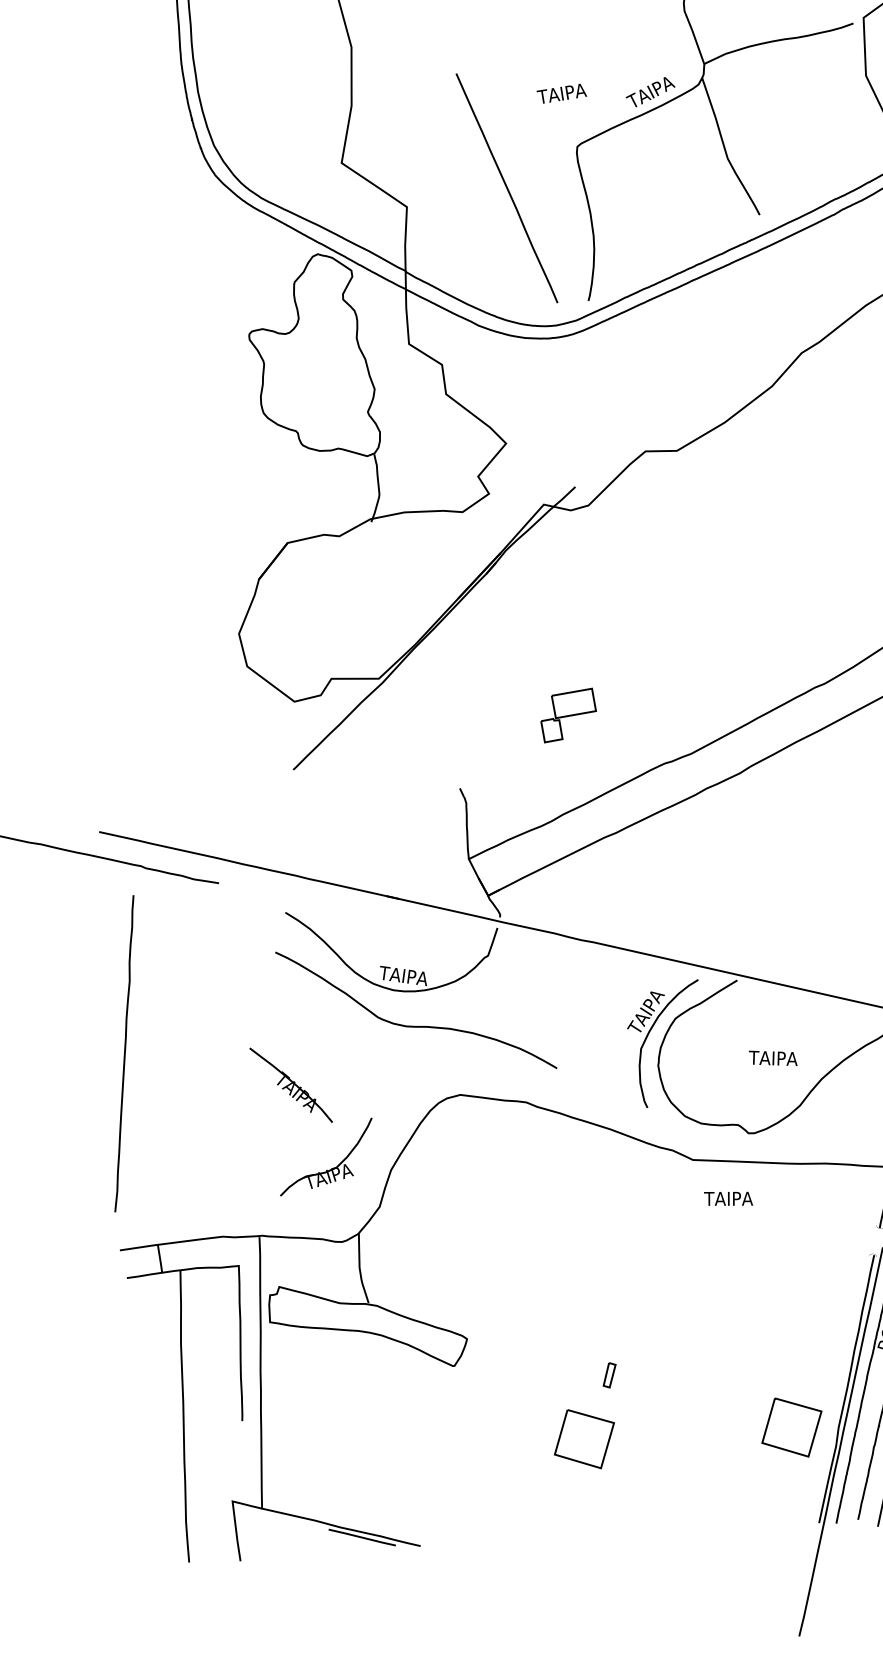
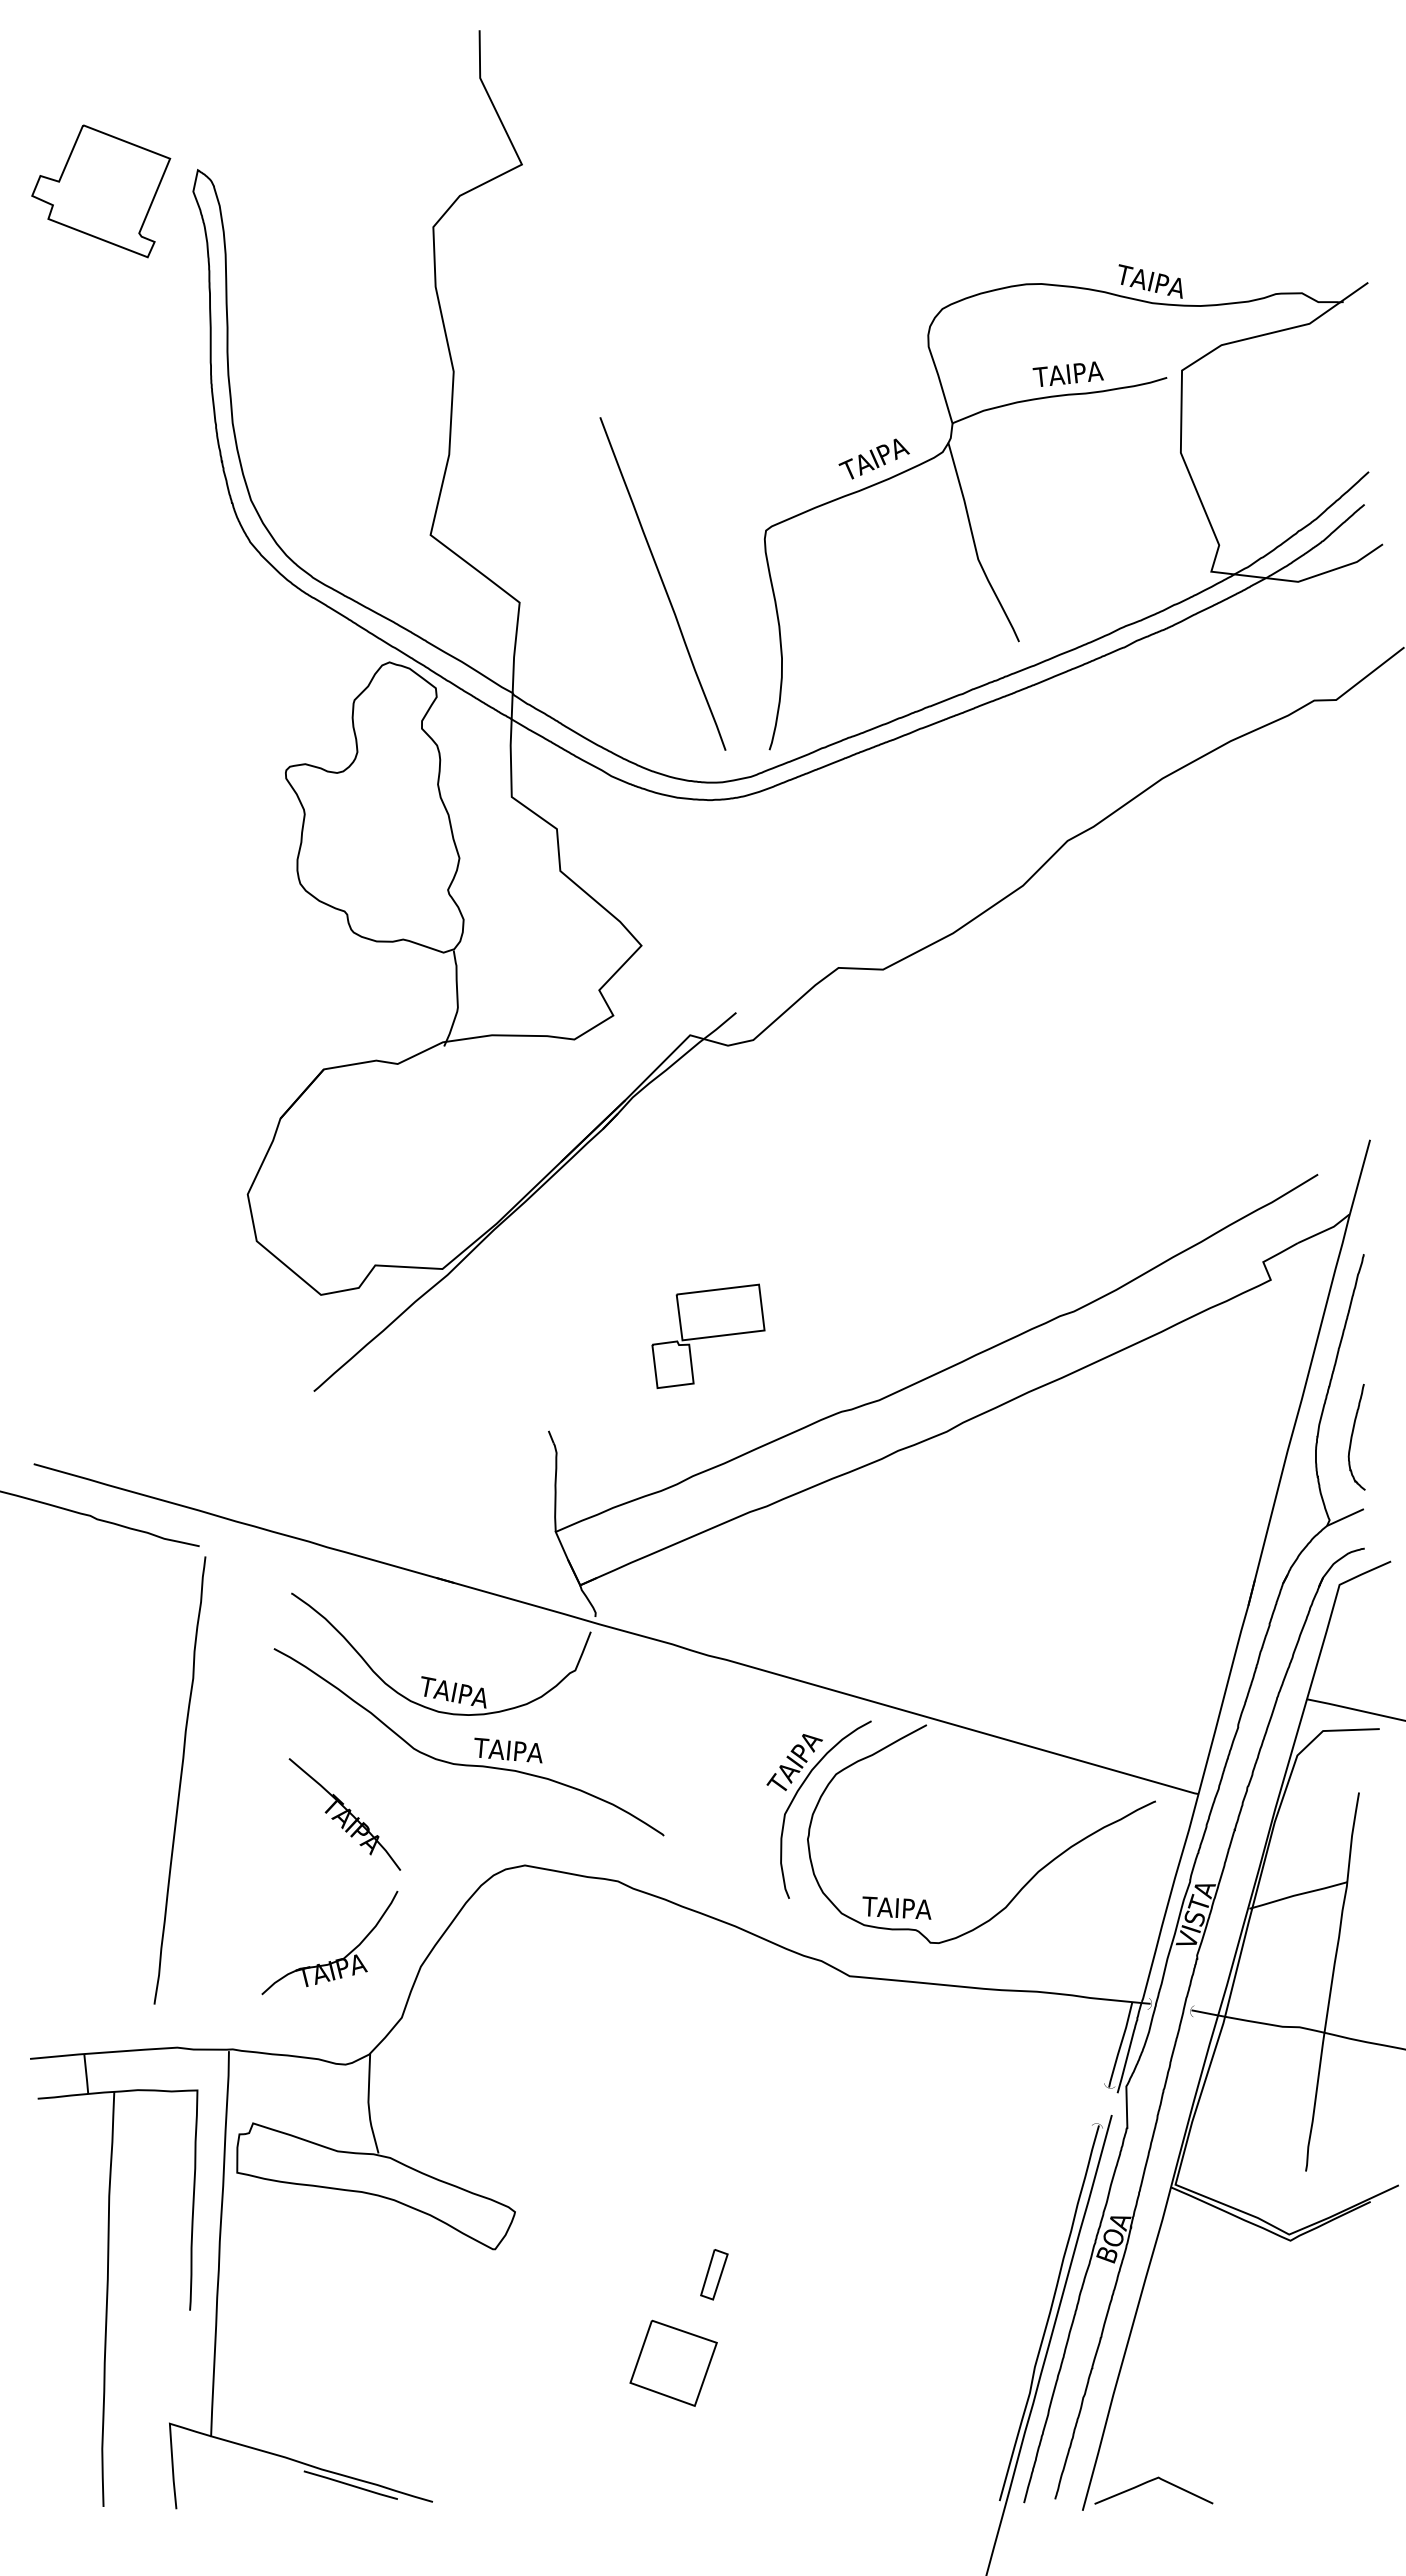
text: (561, 93) -> (1067, 373), moved
part: (568, 715) -> (708, 1335), size x1.43
curve: (124, 1053) -> (179, 1780), moved
text: (773, 1058) -> (508, 1750), moved
part: (290, 1085) -> (344, 1814), moved
text: (728, 1198) -> (896, 1907), moved
part: (609, 1375) -> (714, 2274), size x1.43
part: (791, 1426) -> (968, 2362), removed

